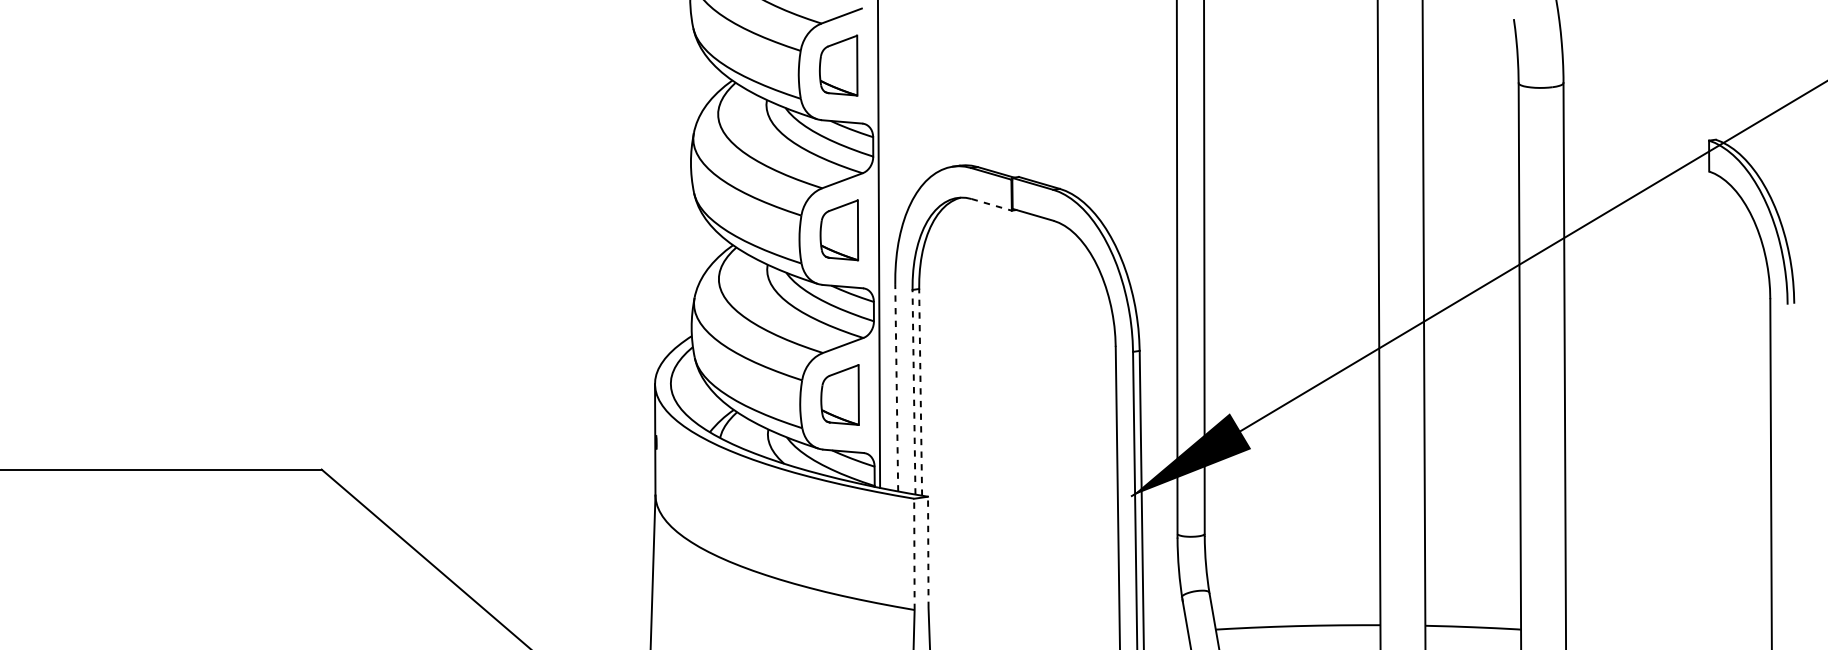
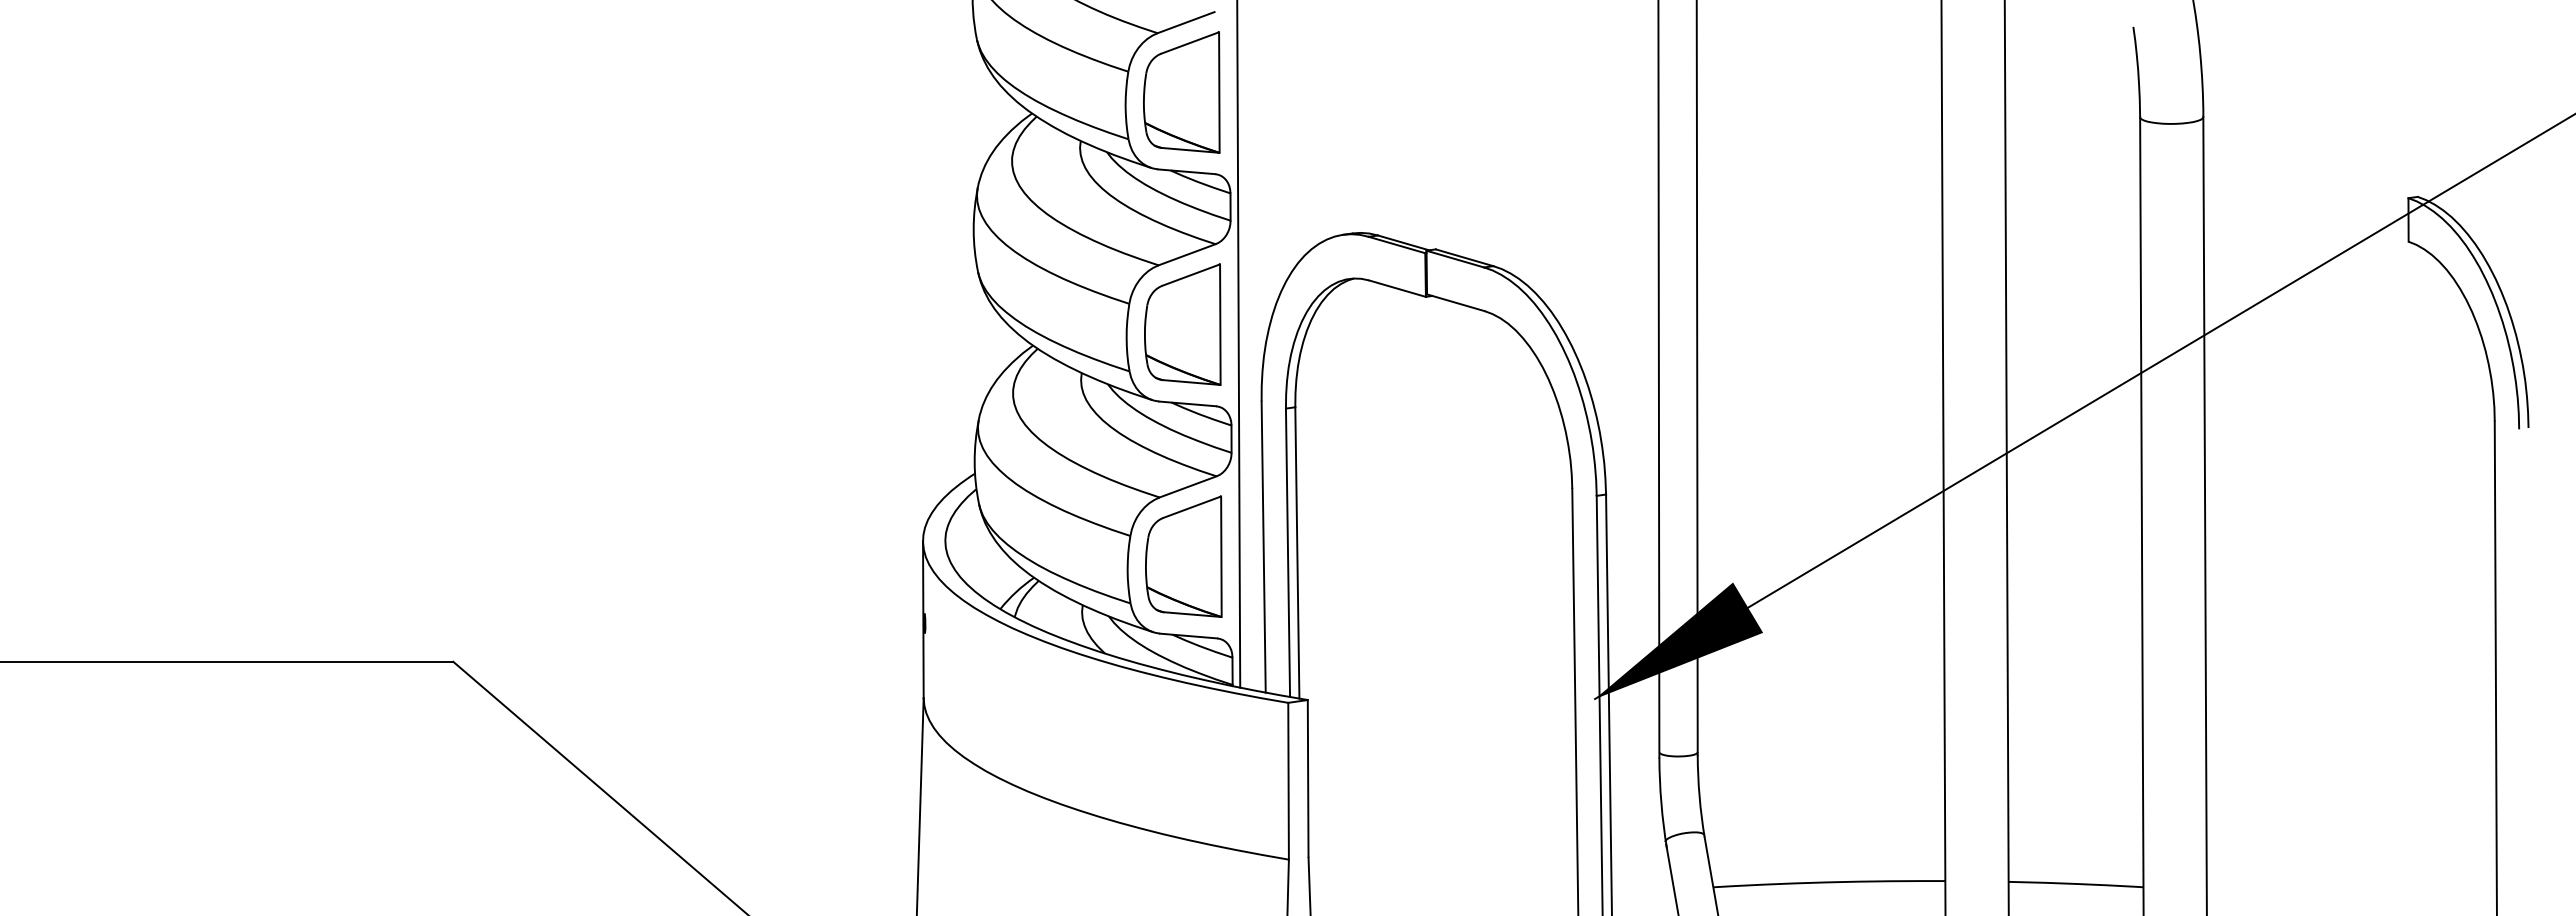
part: (838, 65) -> (1181, 92), size x1.43
line: (992, 204) -> (1398, 288), dashed -> solid
part: (839, 230) -> (1182, 324), size x1.43
line: (896, 388) -> (1263, 547), dashed -> solid
line: (914, 392) -> (1288, 552), dashed -> solid
line: (920, 392) -> (1297, 552), dashed -> solid
part: (839, 394) -> (1183, 556), size x1.43
line: (928, 551) -> (1308, 777), dashed -> solid
line: (914, 553) -> (1288, 780), dashed -> solid

